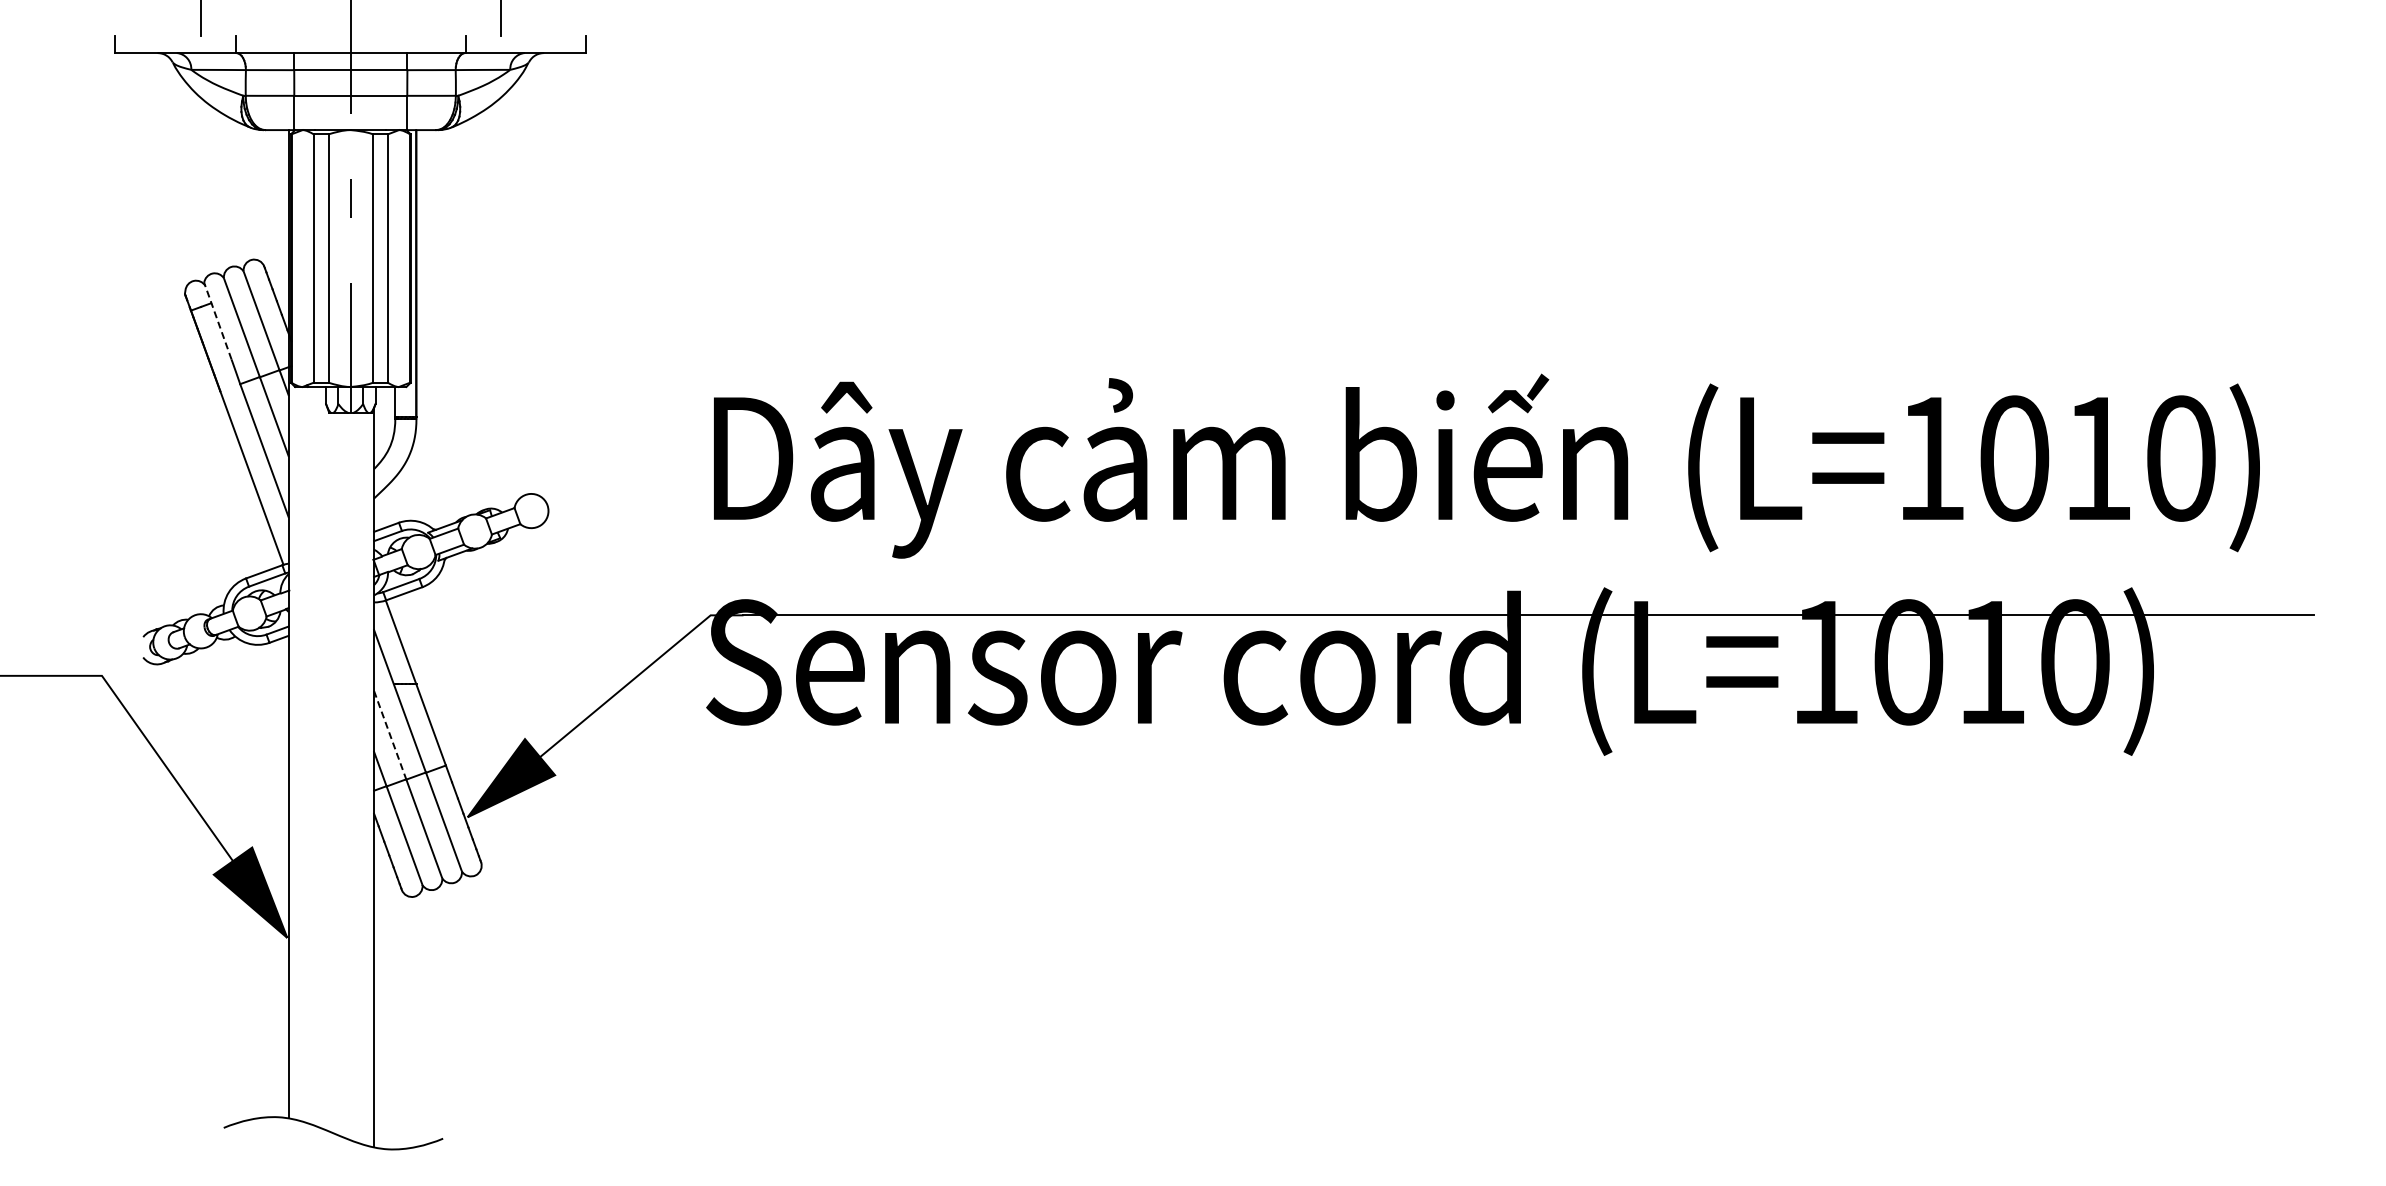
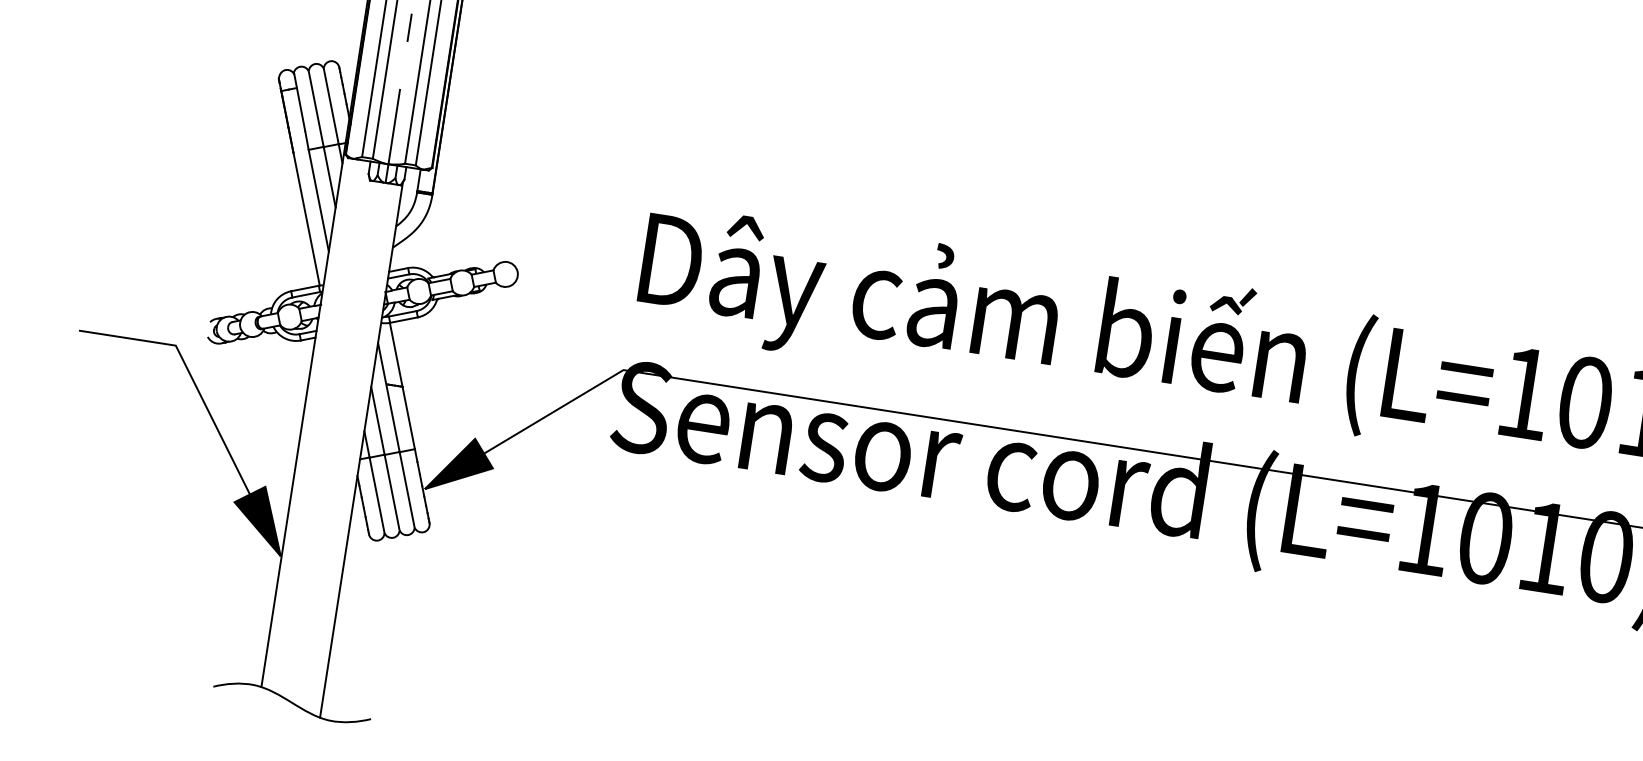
line: (217, 321) -> (299, 101), dashed -> solid
line: (390, 735) -> (378, 421), dashed -> solid

